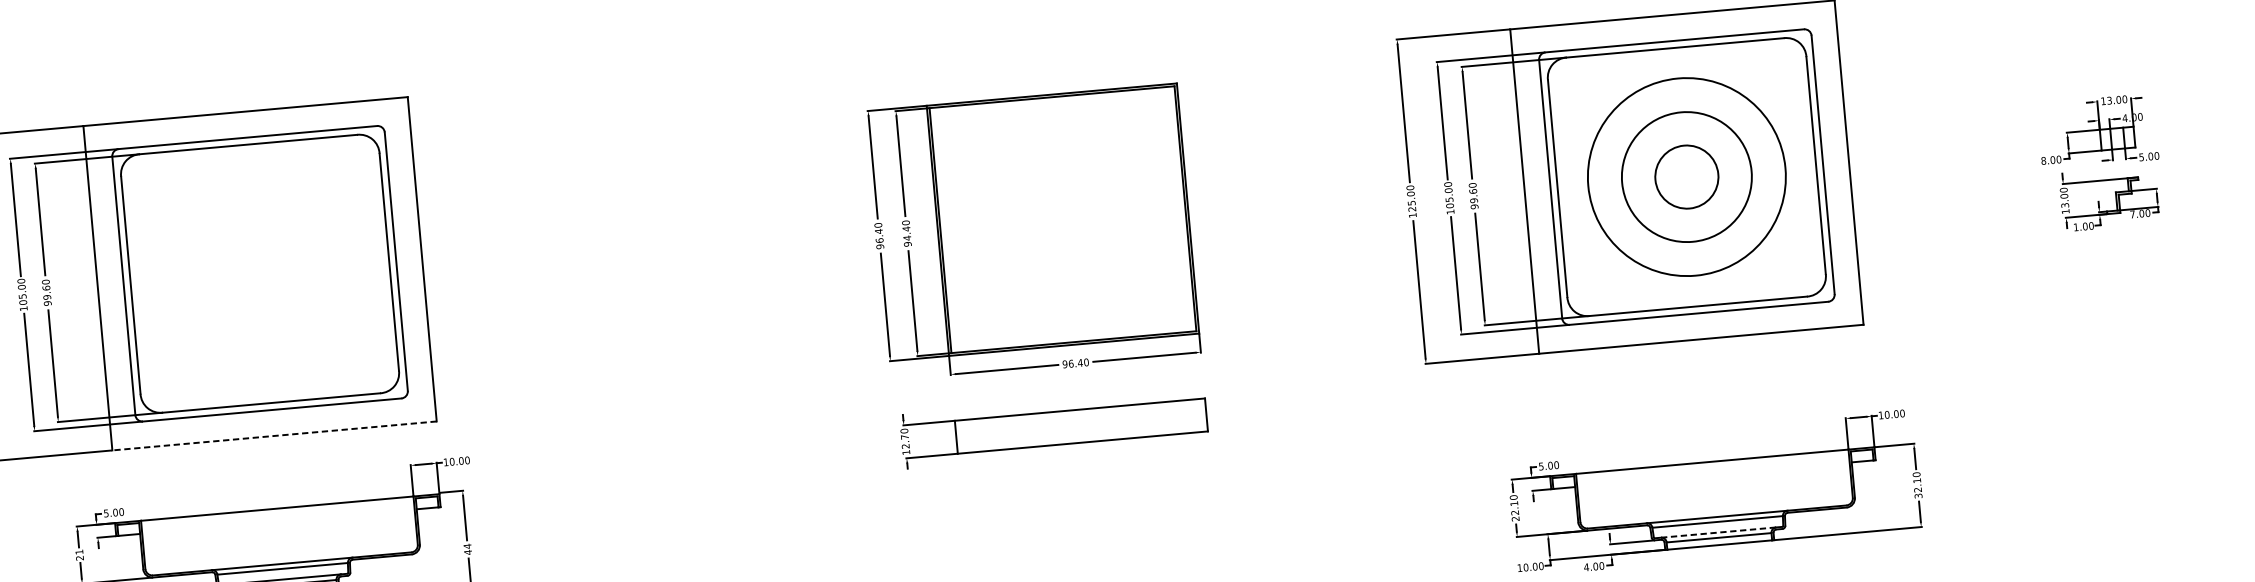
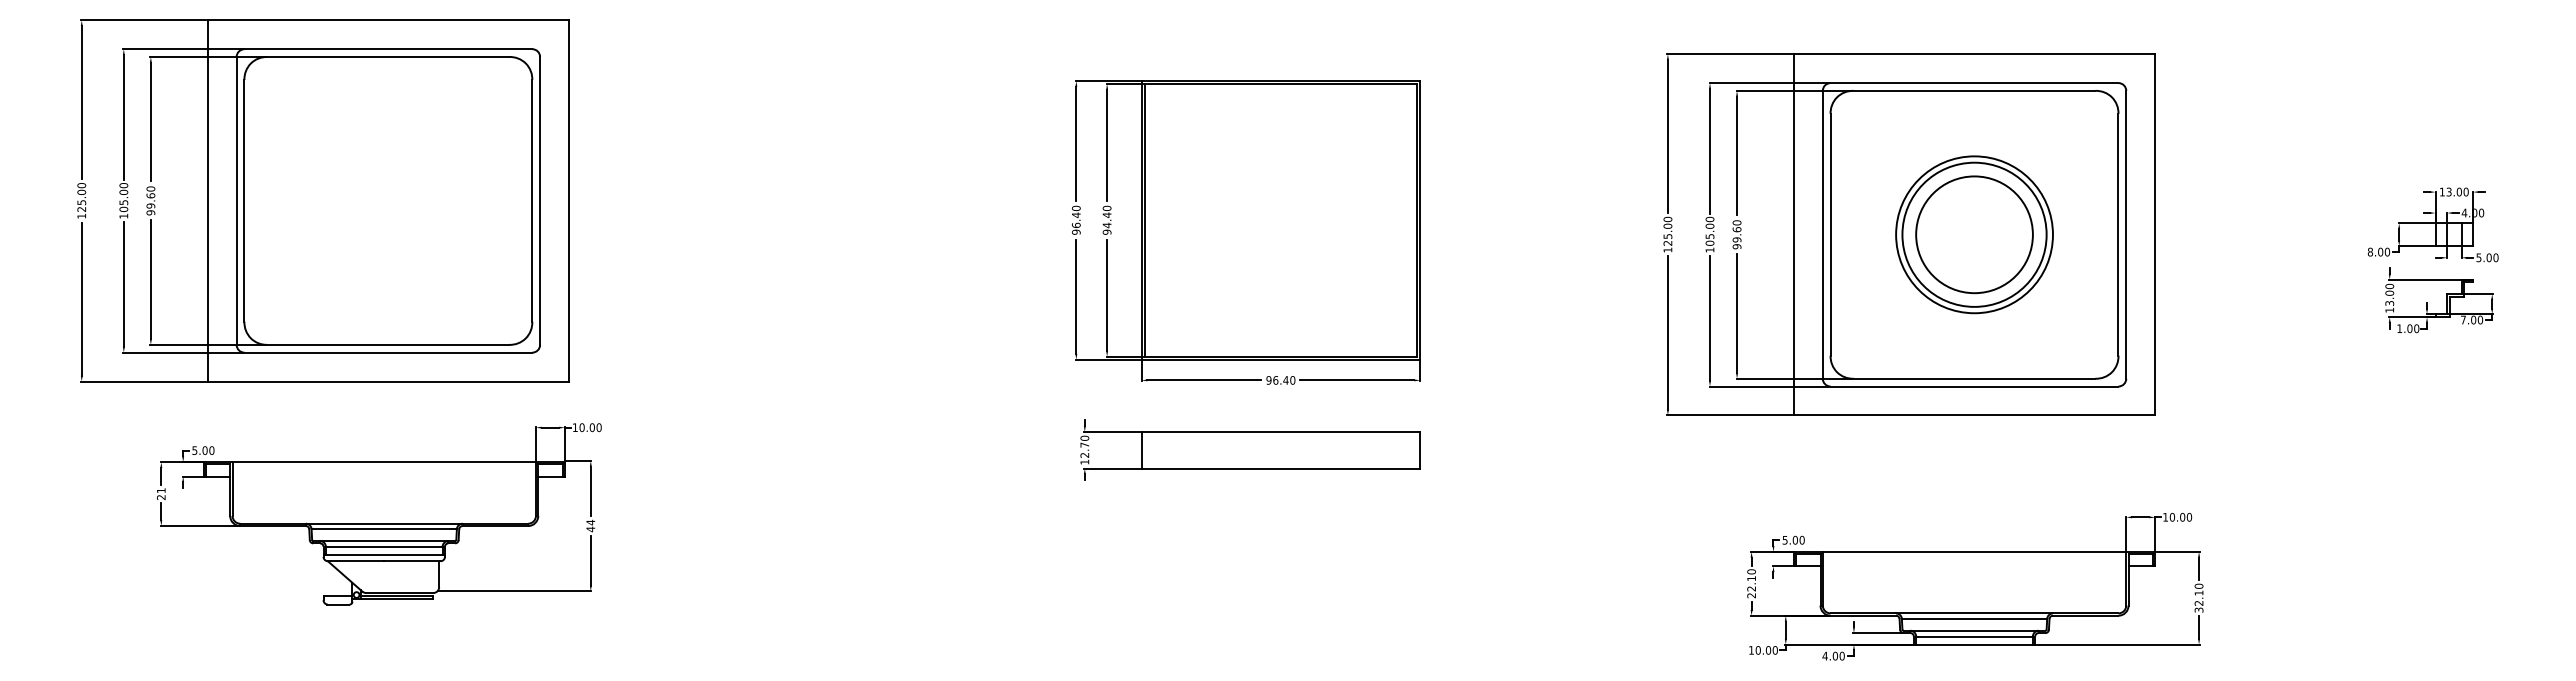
circle: (1686, 176) -> (1974, 234), size x0.71
circle: (1686, 176) -> (1974, 234), size x1.67
line: (274, 435) -> (388, 381), dashed -> solid
line: (1719, 532) -> (1975, 630), dashed -> solid

